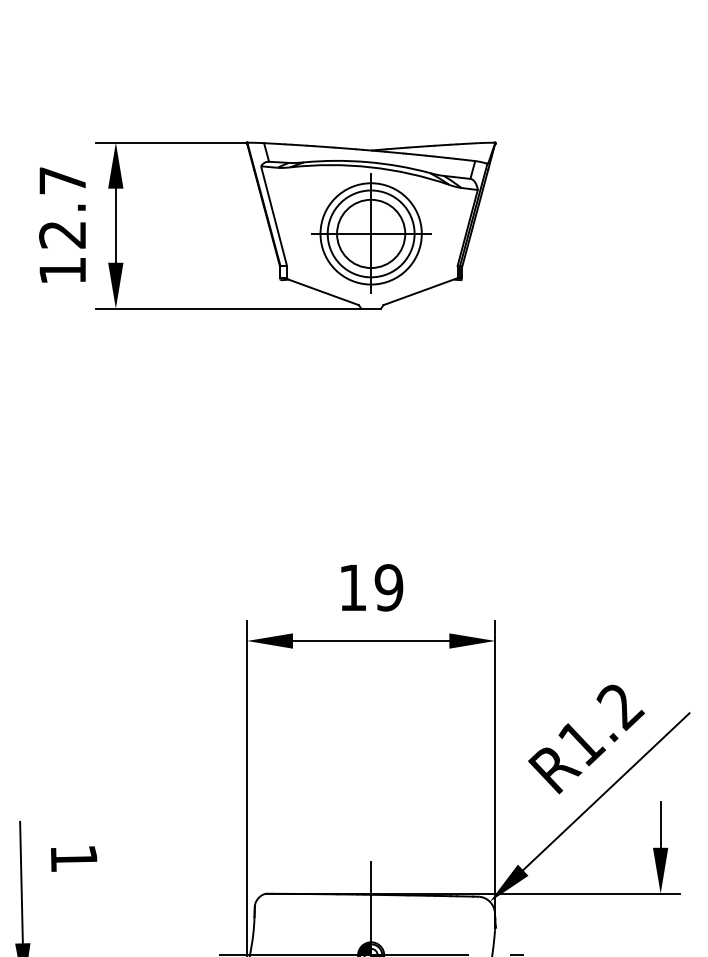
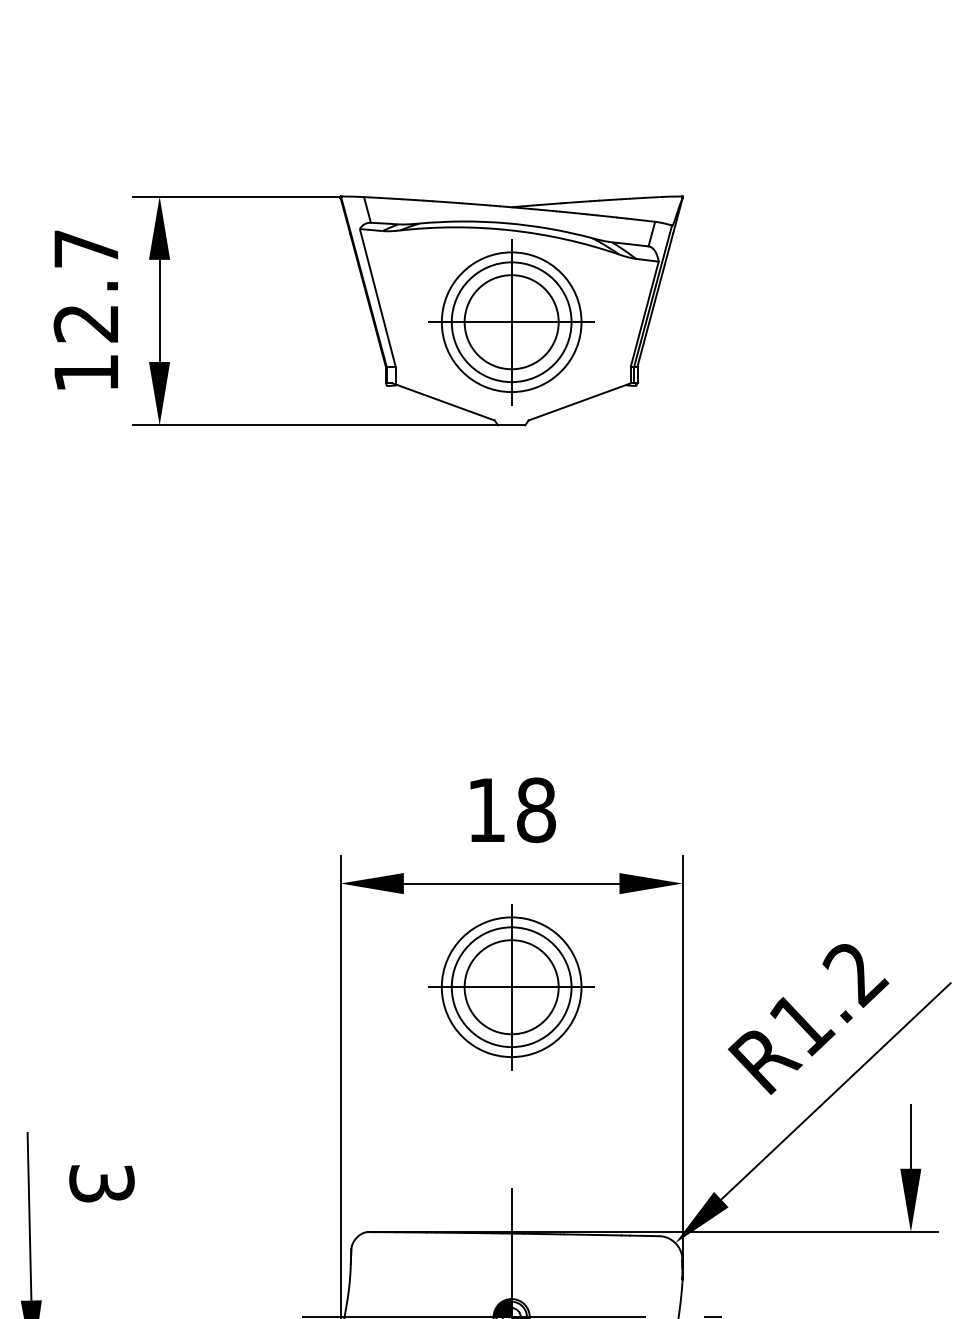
text: (388, 588) -> (535, 810), 19 -> 18
part: (371, 716) -> (511, 987), added
text: (73, 858) -> (101, 1183), 1 -> 3

